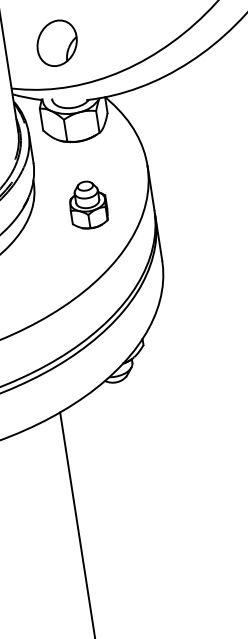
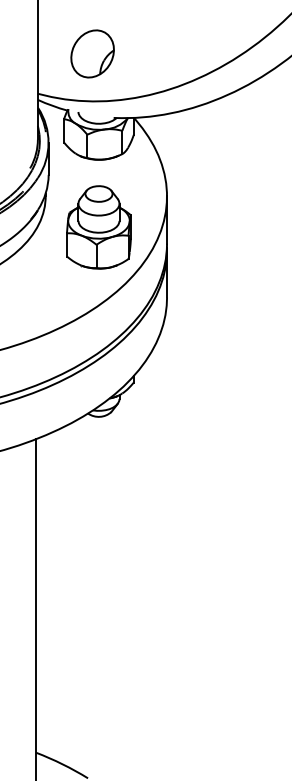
part: (87, 205) -> (98, 227), size x1.67

